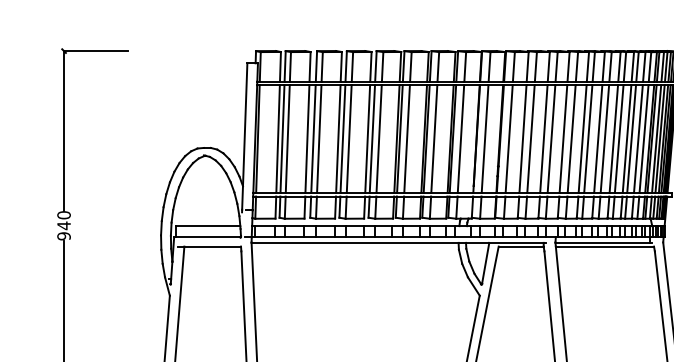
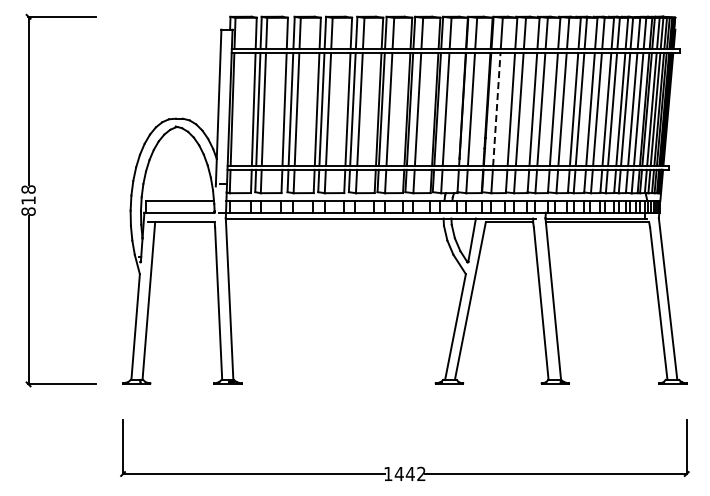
line: (508, 139) -> (496, 109), solid -> dashed
text: (63, 225) -> (28, 200), 940 -> 818

